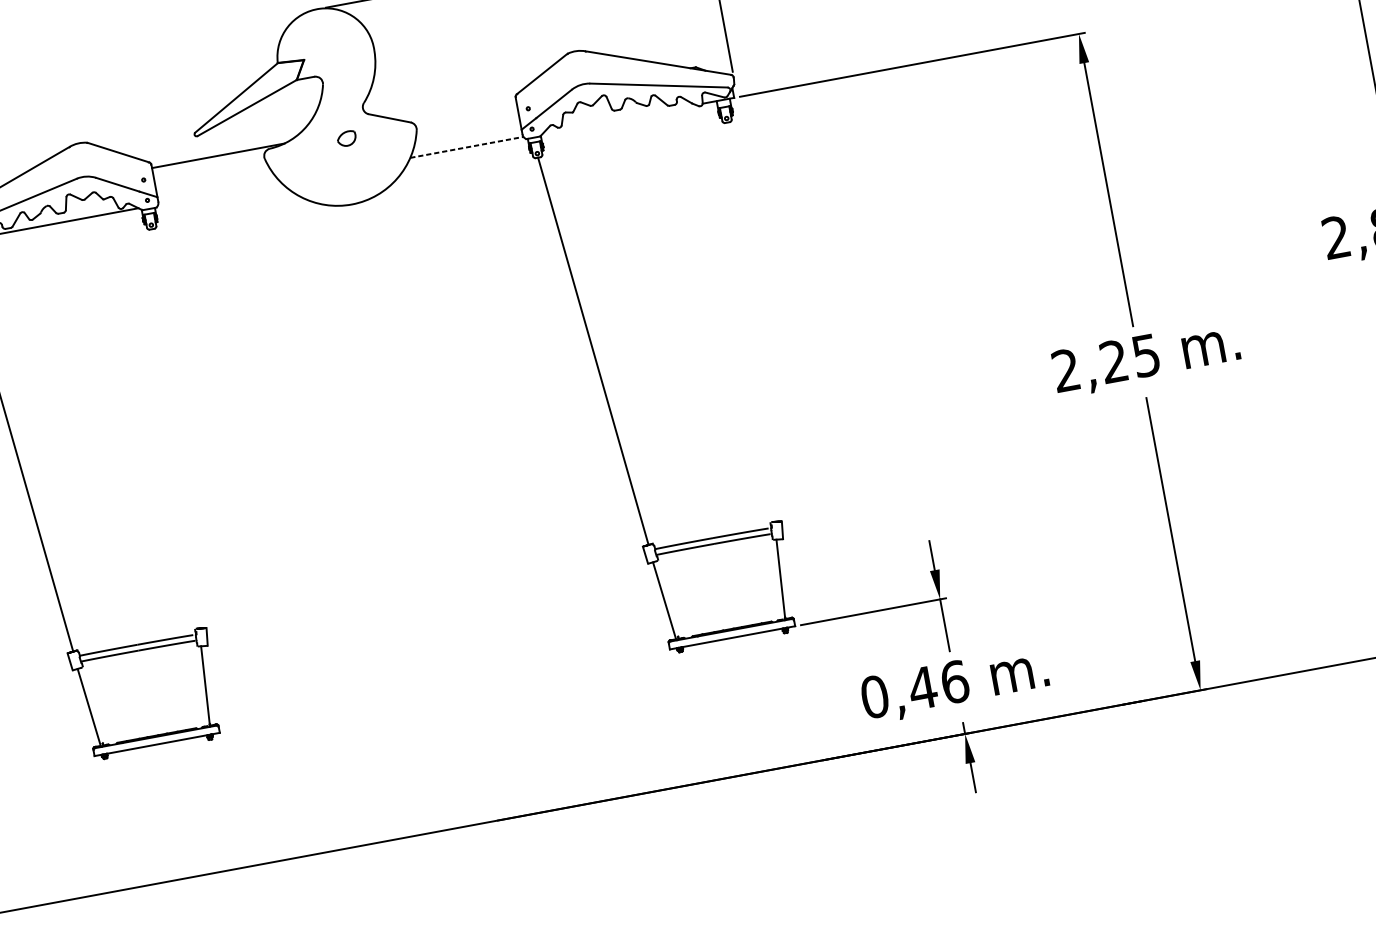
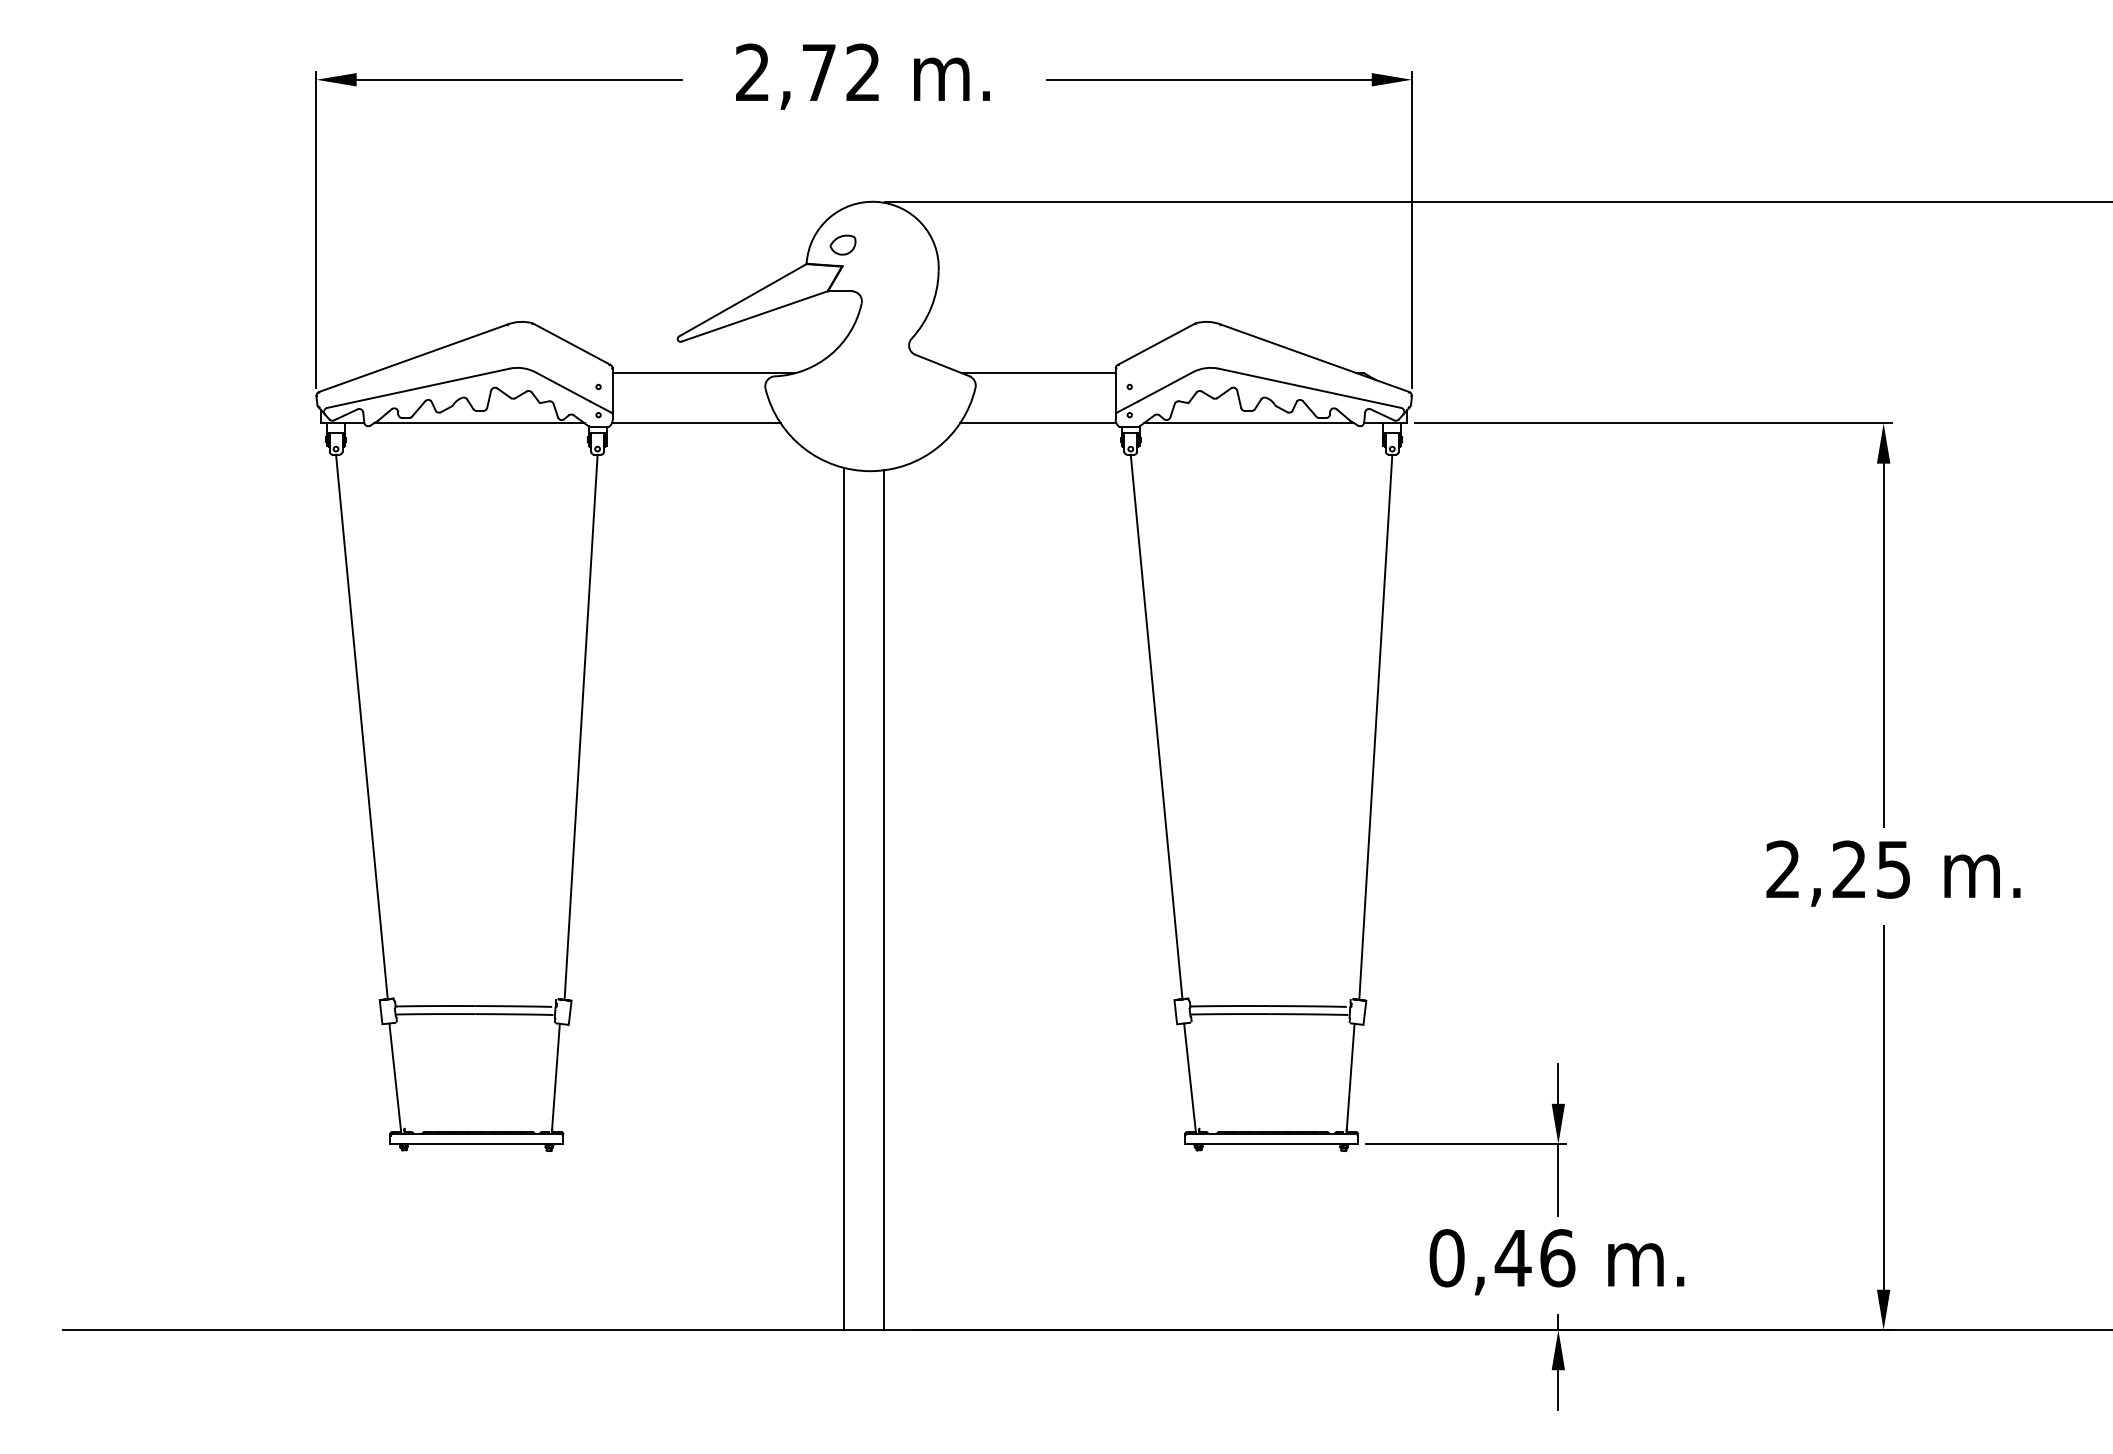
line: (460, 111) -> (1038, 373), added
line: (619, 119) -> (1248, 423), added
part: (346, 138) -> (842, 244), moved
line: (467, 147) -> (1038, 423), dashed -> solid
line: (218, 193) -> (695, 423), added
line: (751, 321) -> (1375, 726), added
line: (176, 428) -> (580, 726), added
line: (419, 512) -> (884, 899), added
line: (390, 517) -> (844, 898), added

